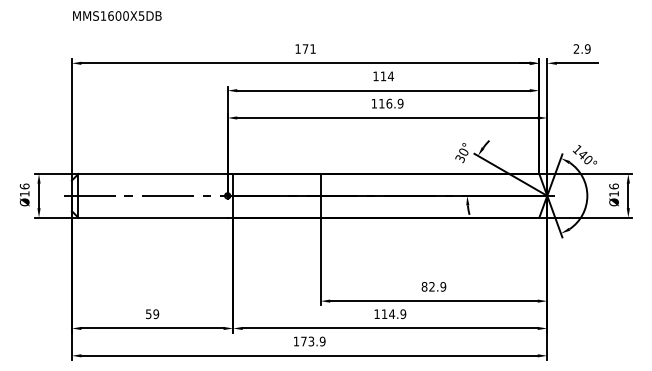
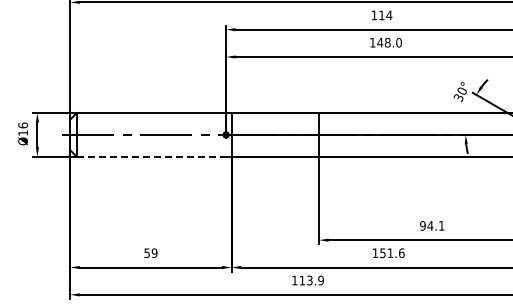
text: (390, 103) -> (388, 42), 116.9 -> 148.0
line: (153, 217) -> (151, 156), solid -> dashed
text: (433, 286) -> (431, 225), 82.9 -> 94.1
text: (393, 314) -> (391, 253), 114.9 -> 151.6
text: (303, 341) -> (301, 280), 173.9 -> 113.9

